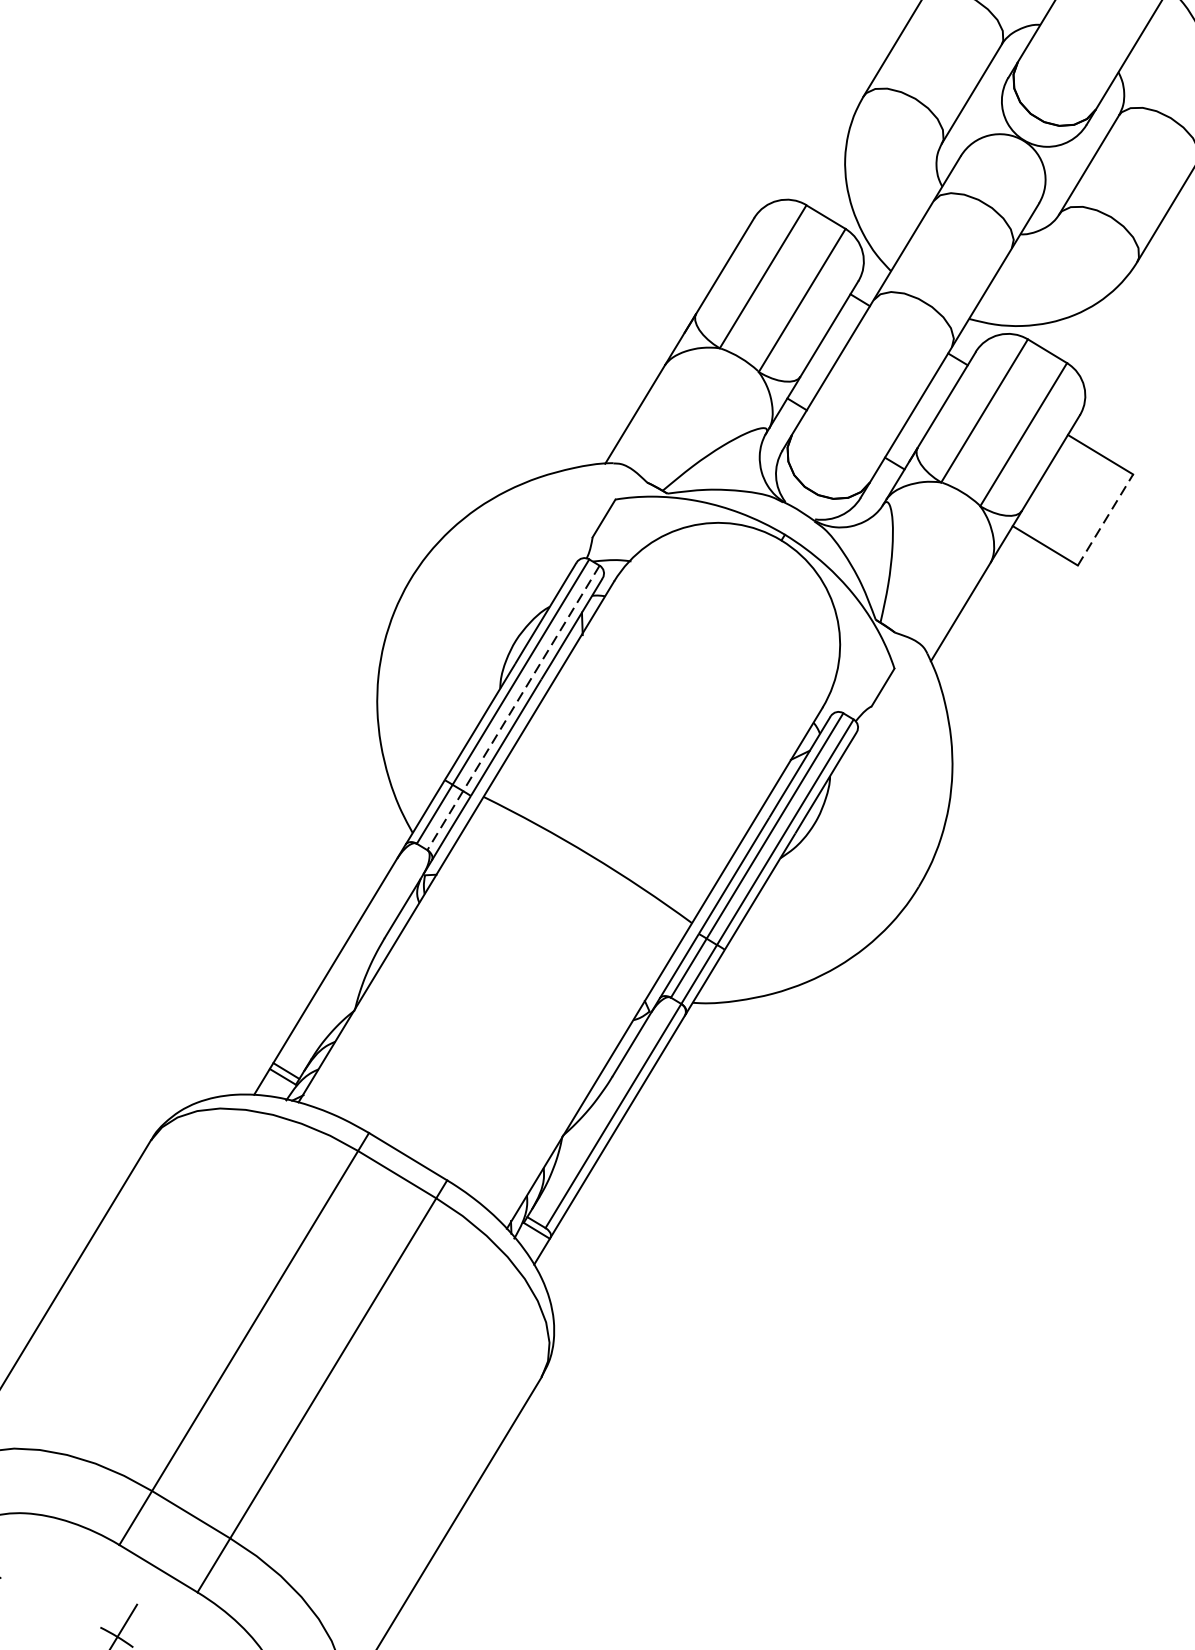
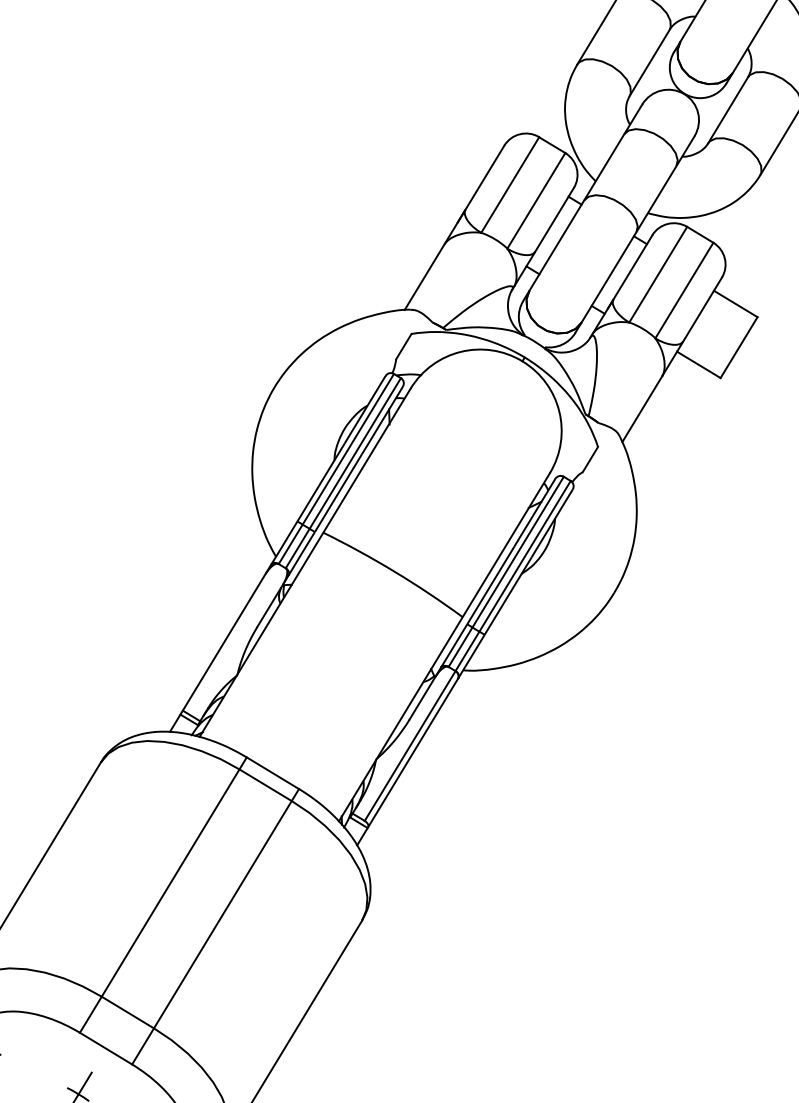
line: (1106, 519) -> (739, 347), dashed -> solid
line: (513, 708) -> (343, 473), dashed -> solid

